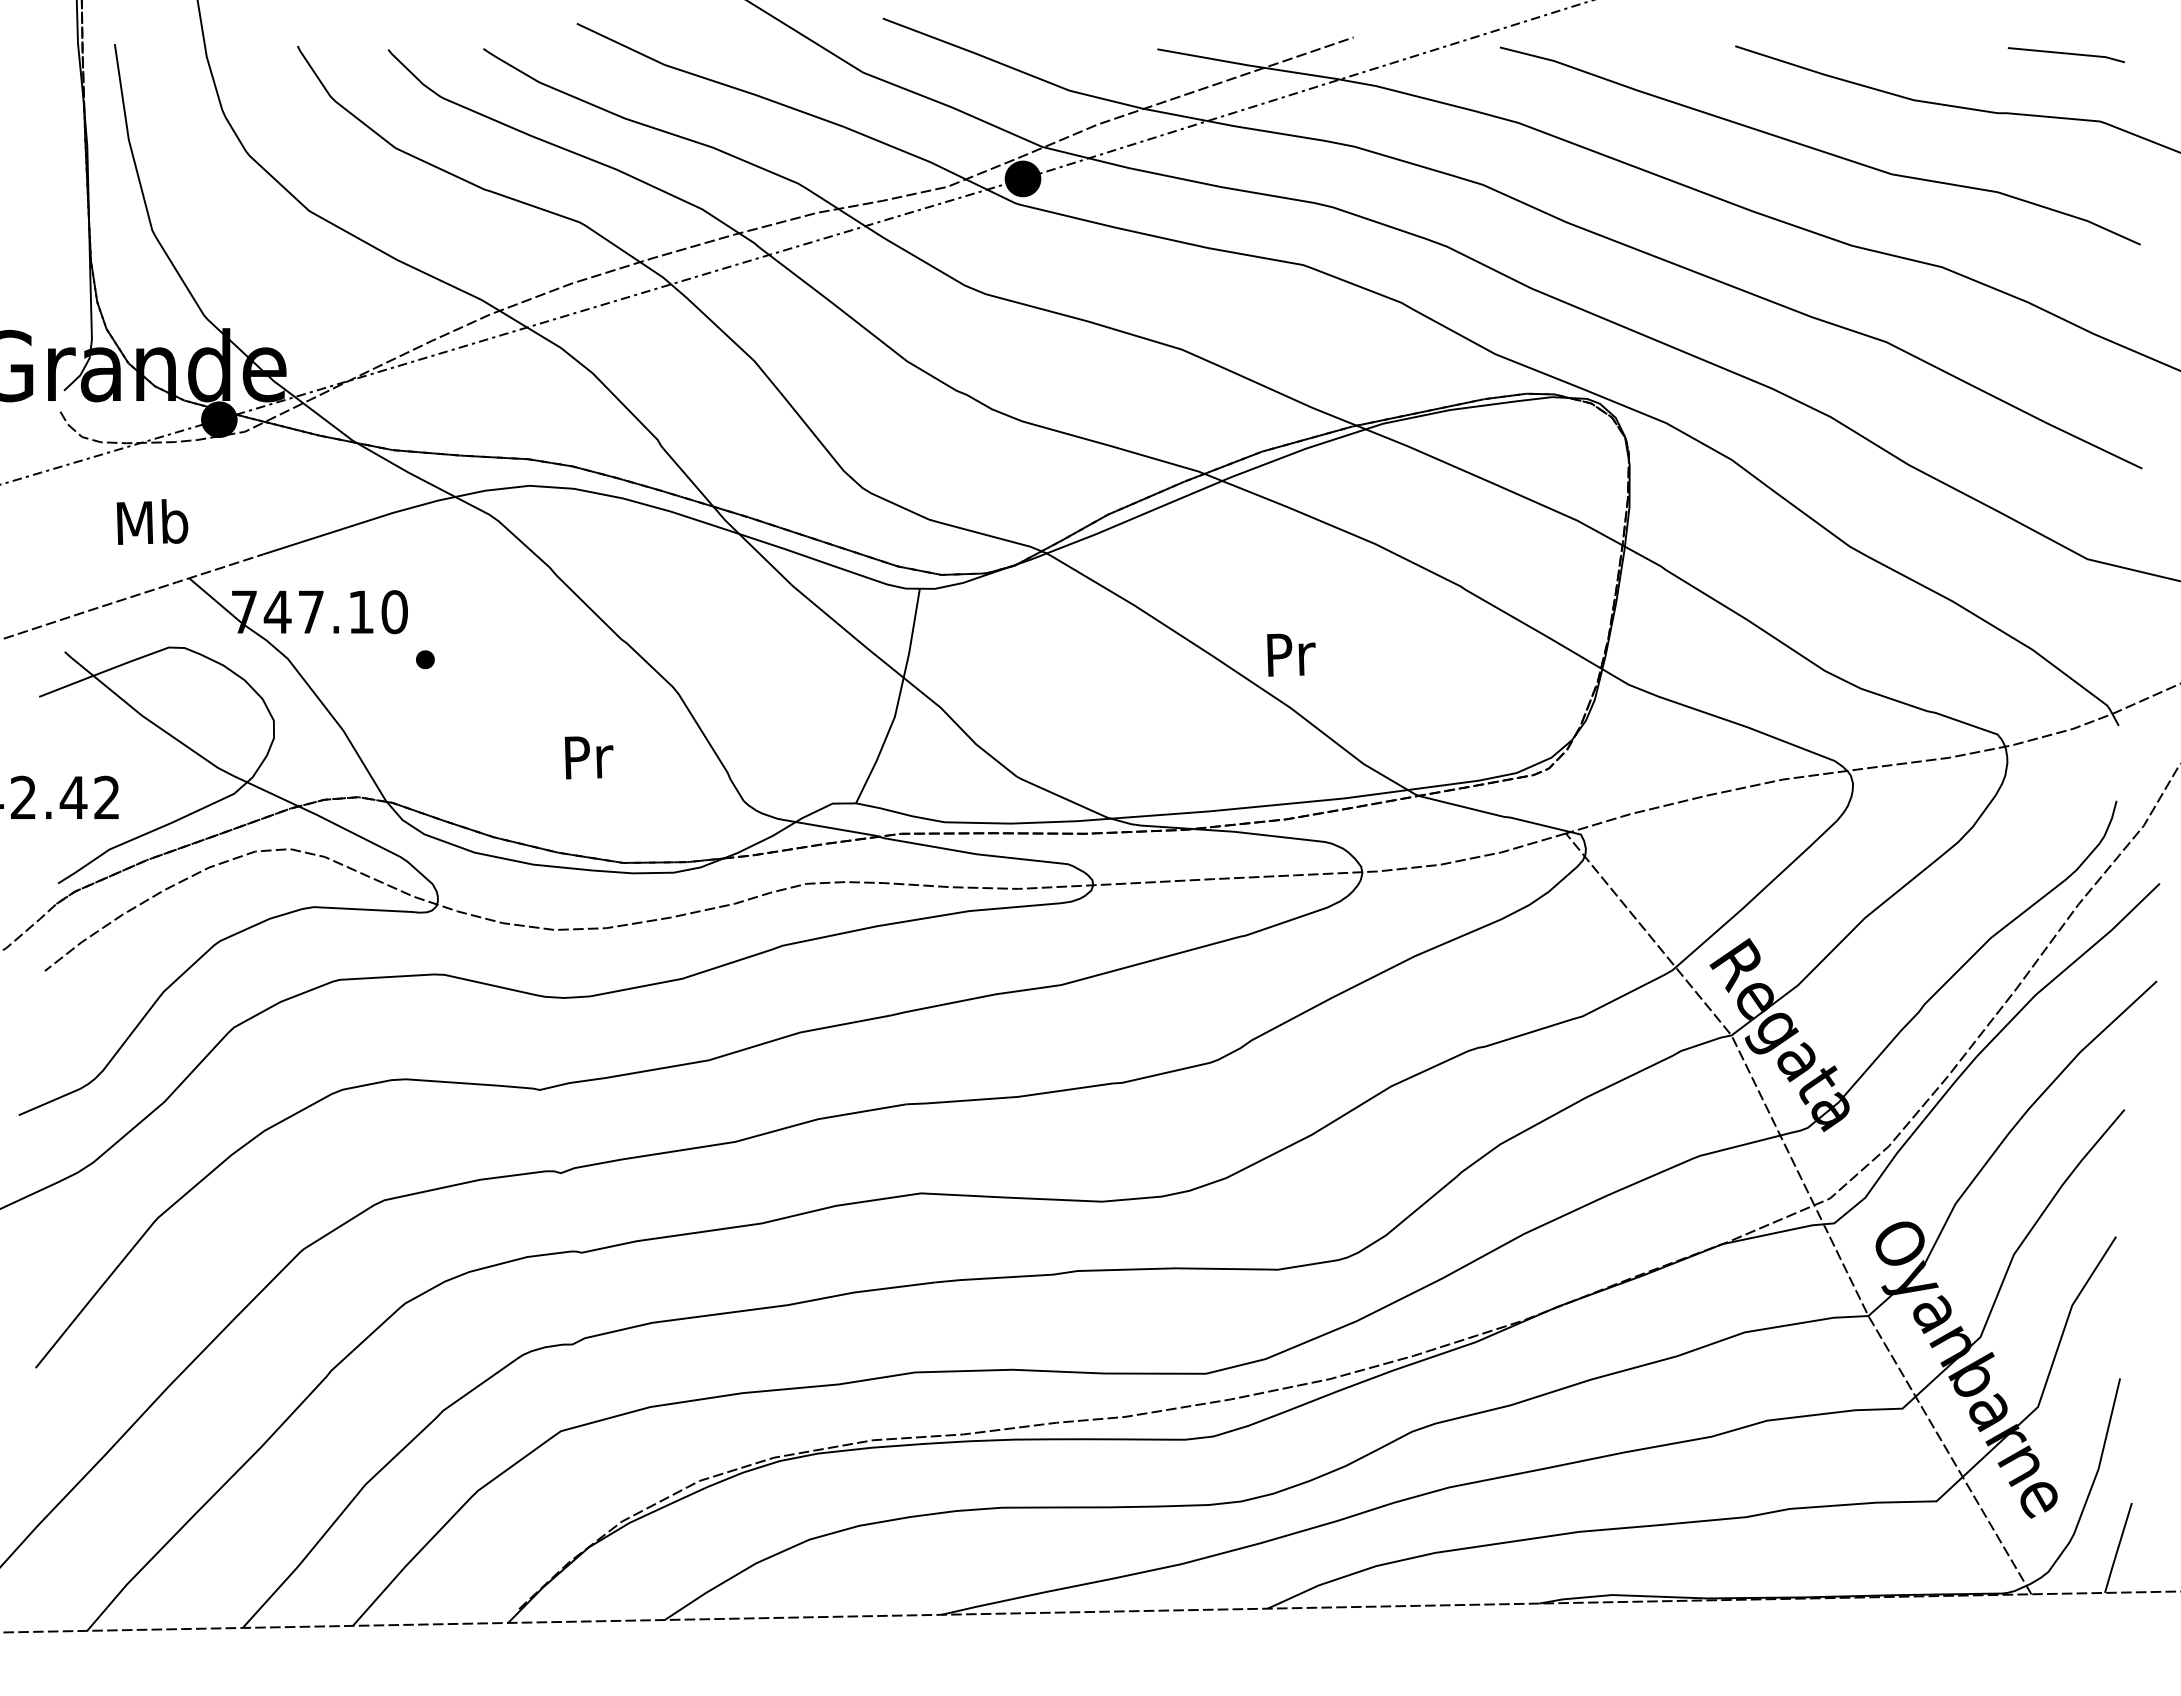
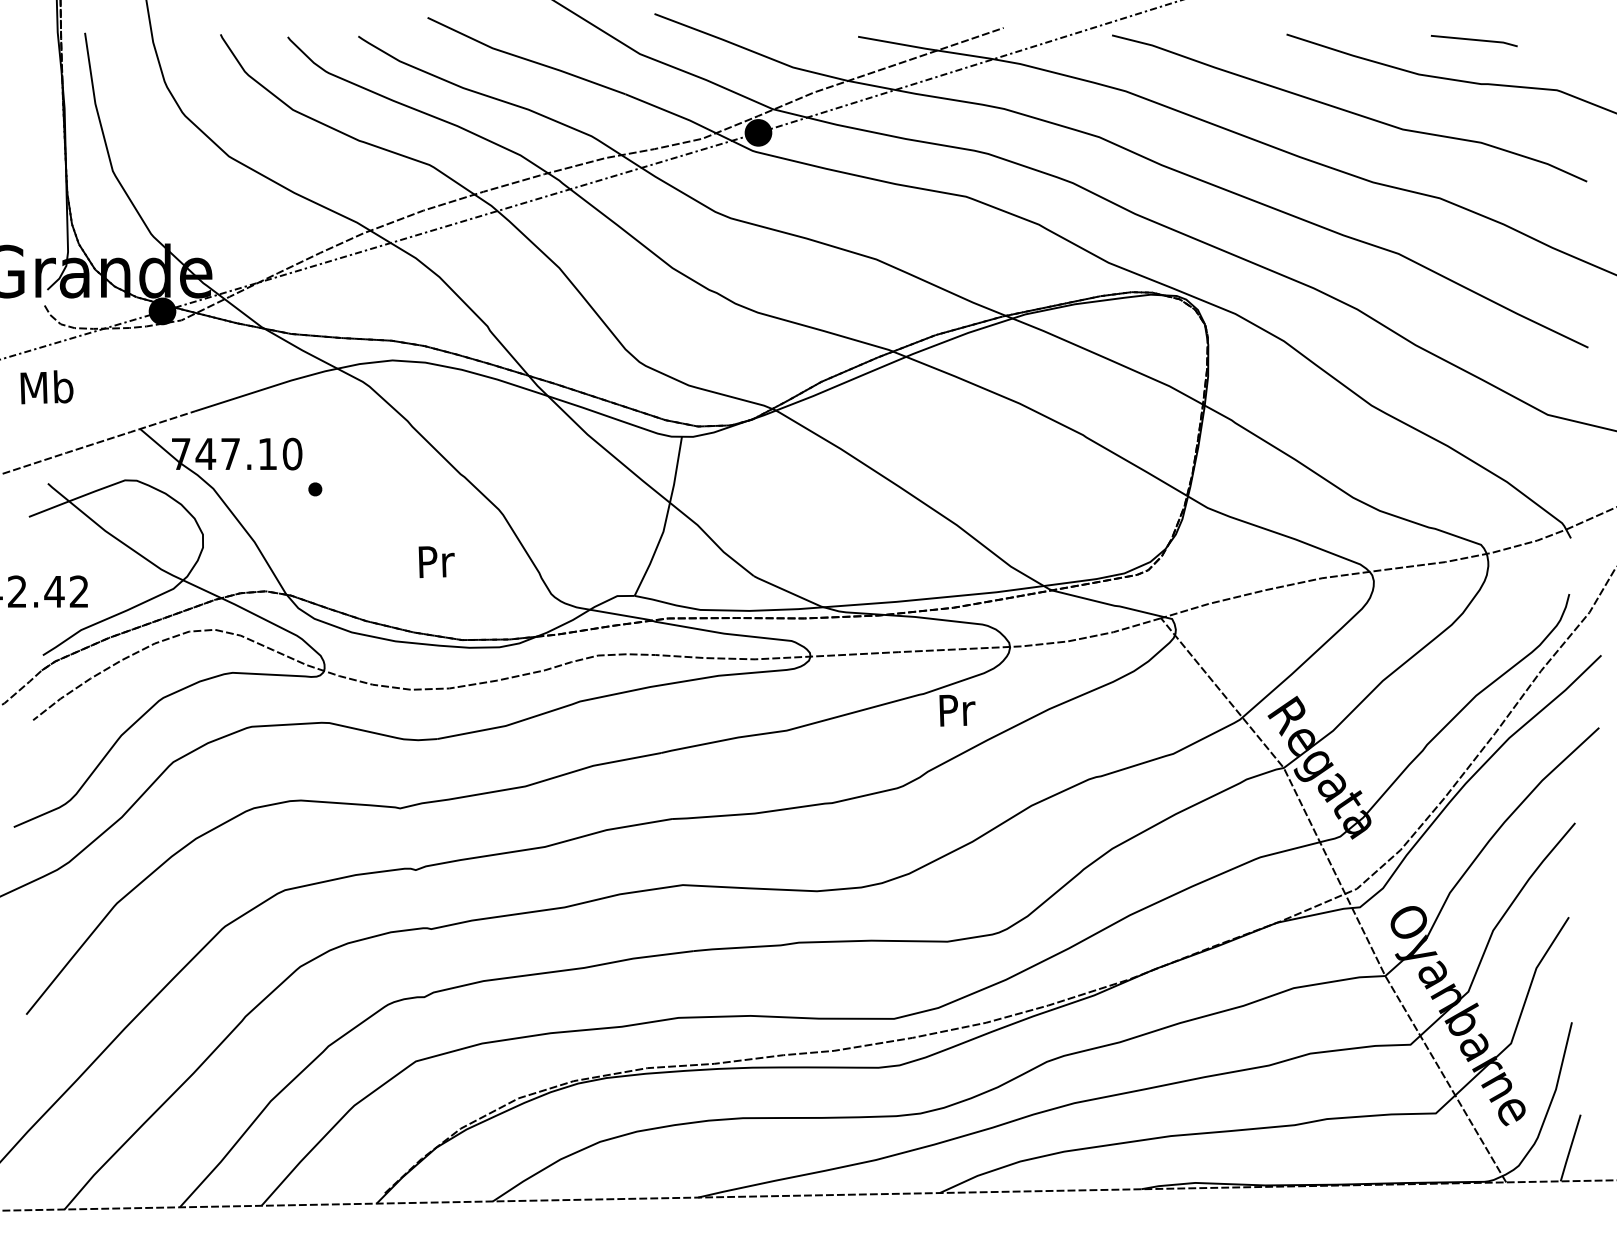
line: (2065, 54) -> (1473, 40), moved
text: (152, 521) -> (46, 386), moved
text: (1291, 654) -> (957, 710), moved

